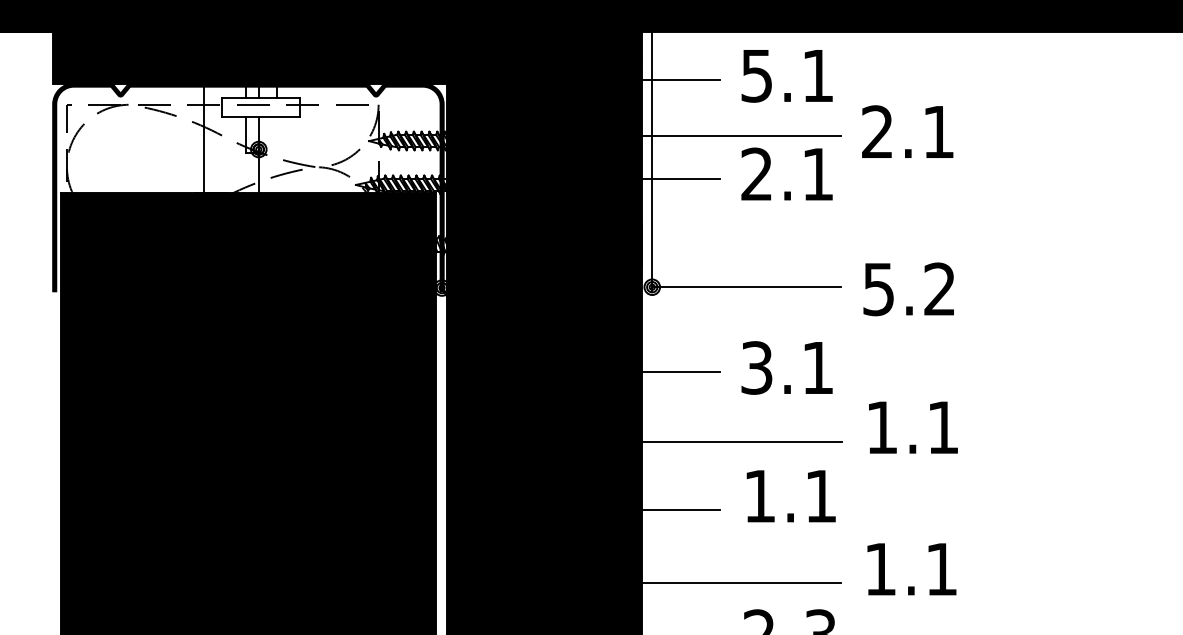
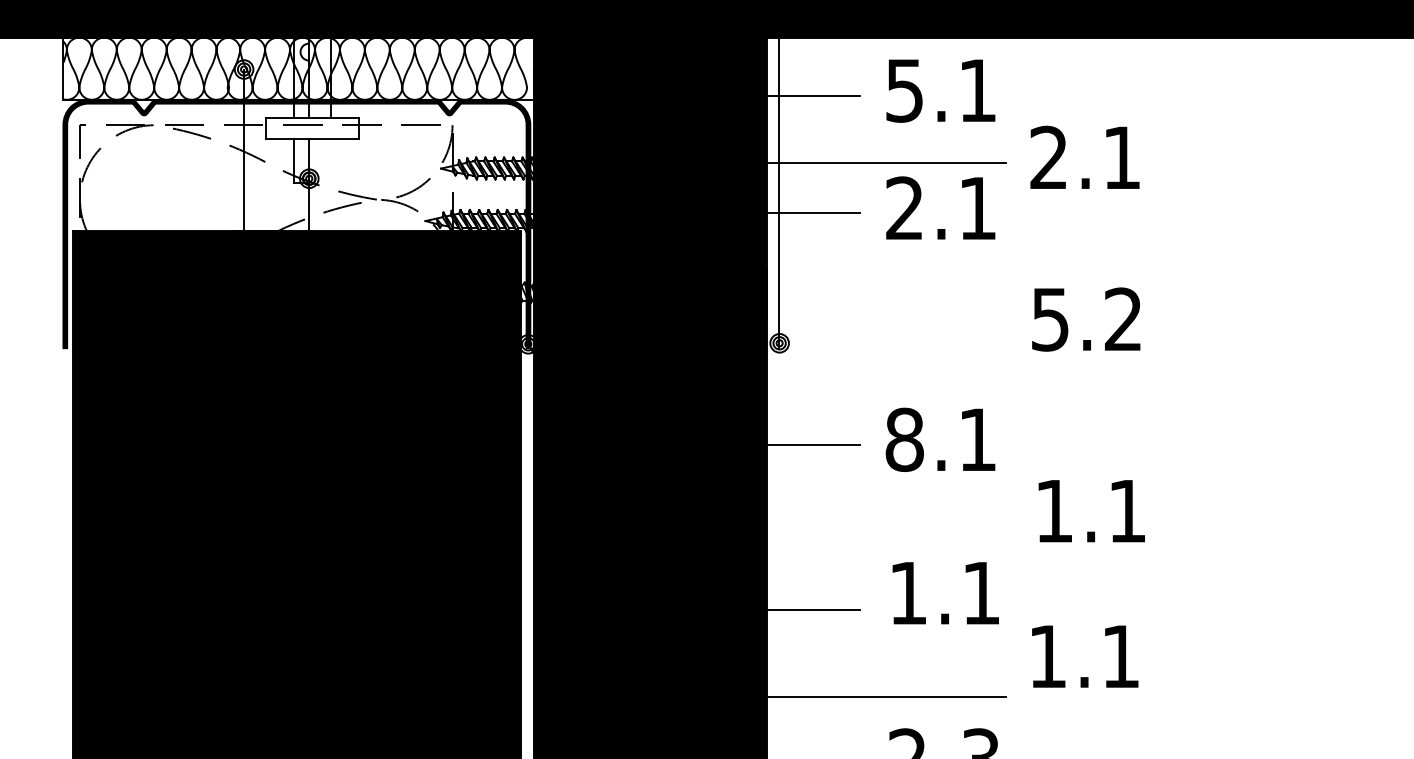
fill: (249, 57) -> (298, 68), removed
line: (746, 287) -> (892, 343), removed
text: (908, 289) -> (1085, 319), moved
text: (756, 367) -> (904, 439), 3.1 -> 8.1
line: (733, 441) -> (876, 527), removed
text: (911, 569) -> (1084, 656), moved

